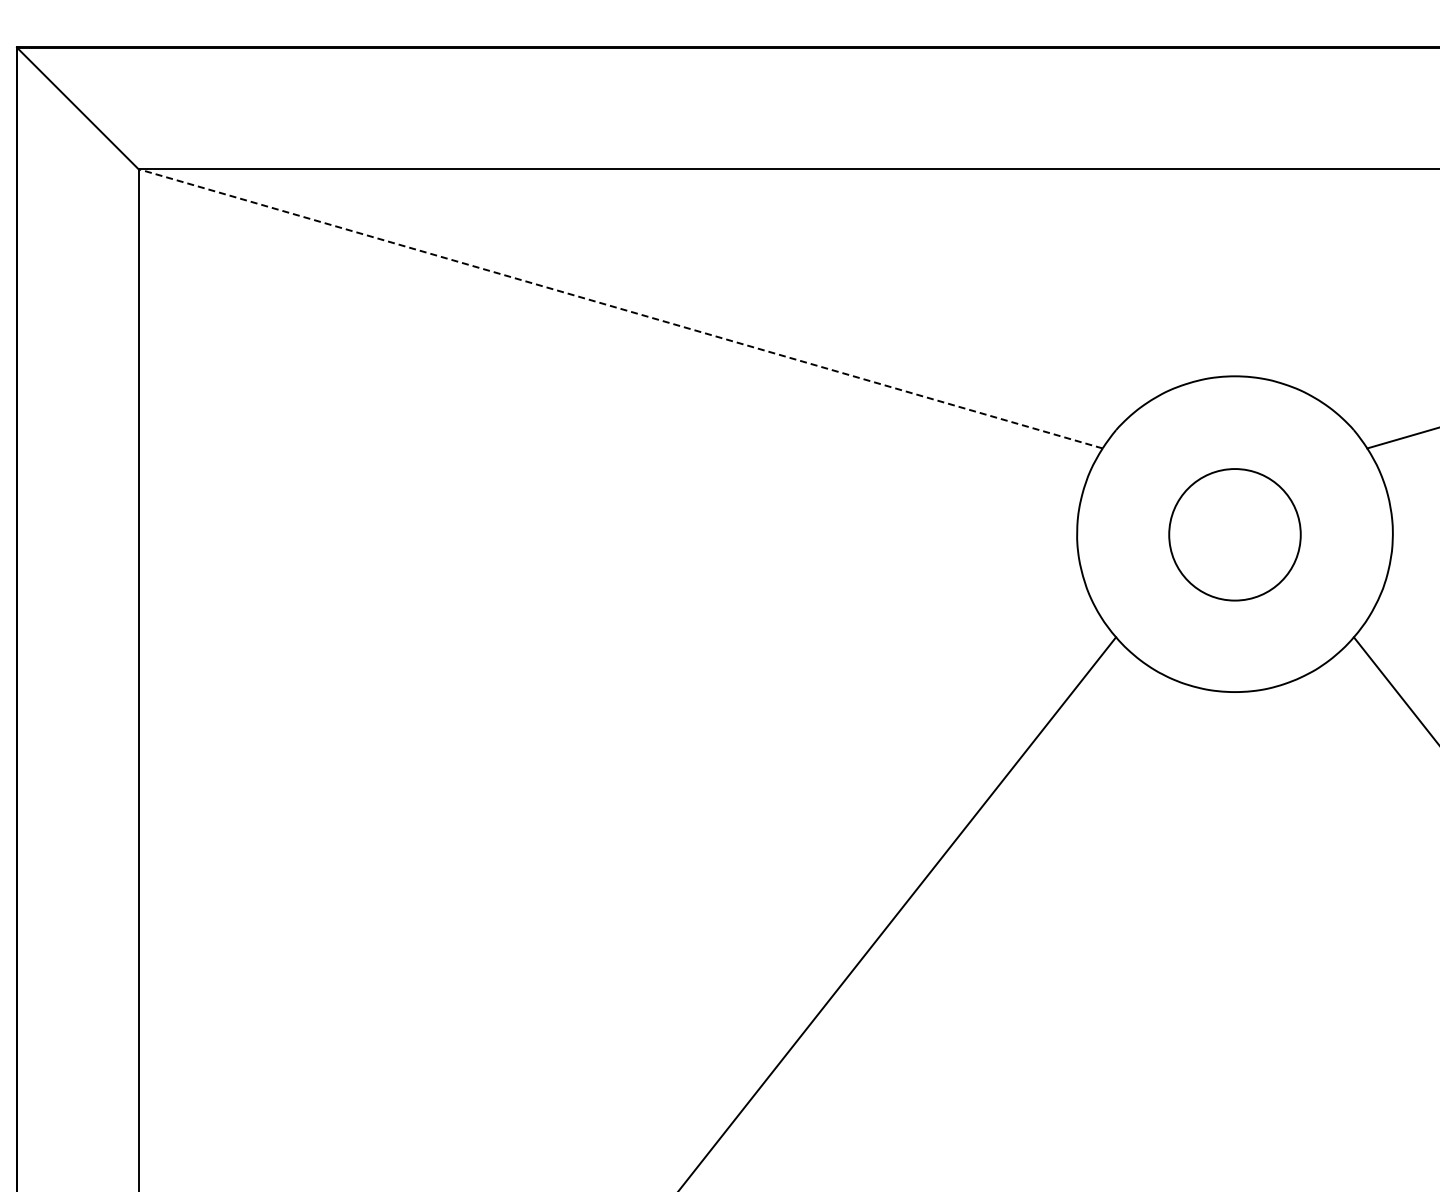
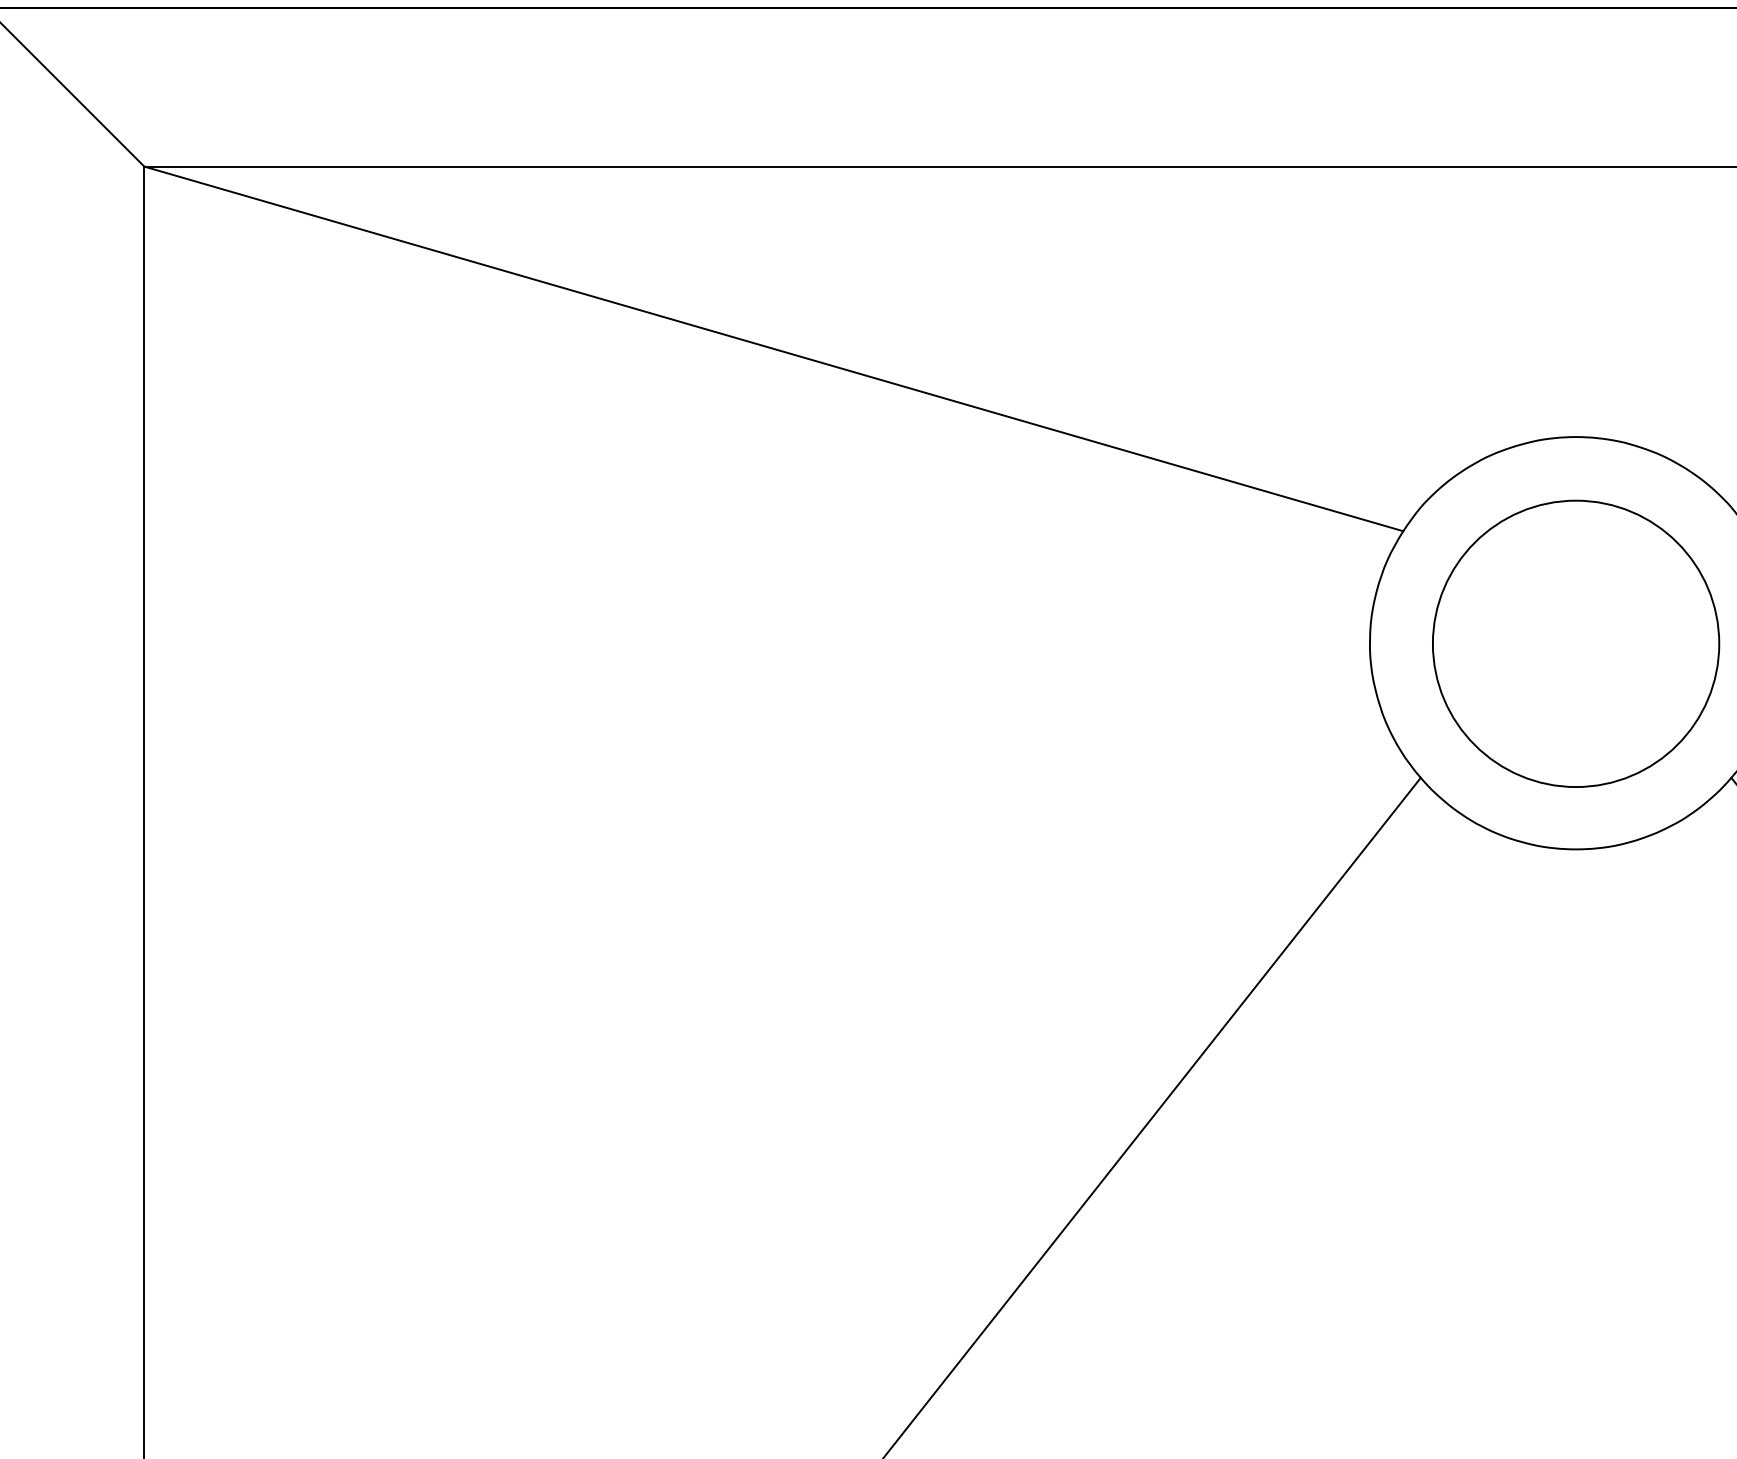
line: (620, 308) -> (773, 348), dashed -> solid
circle: (1234, 534) -> (1575, 643), size x1.67

